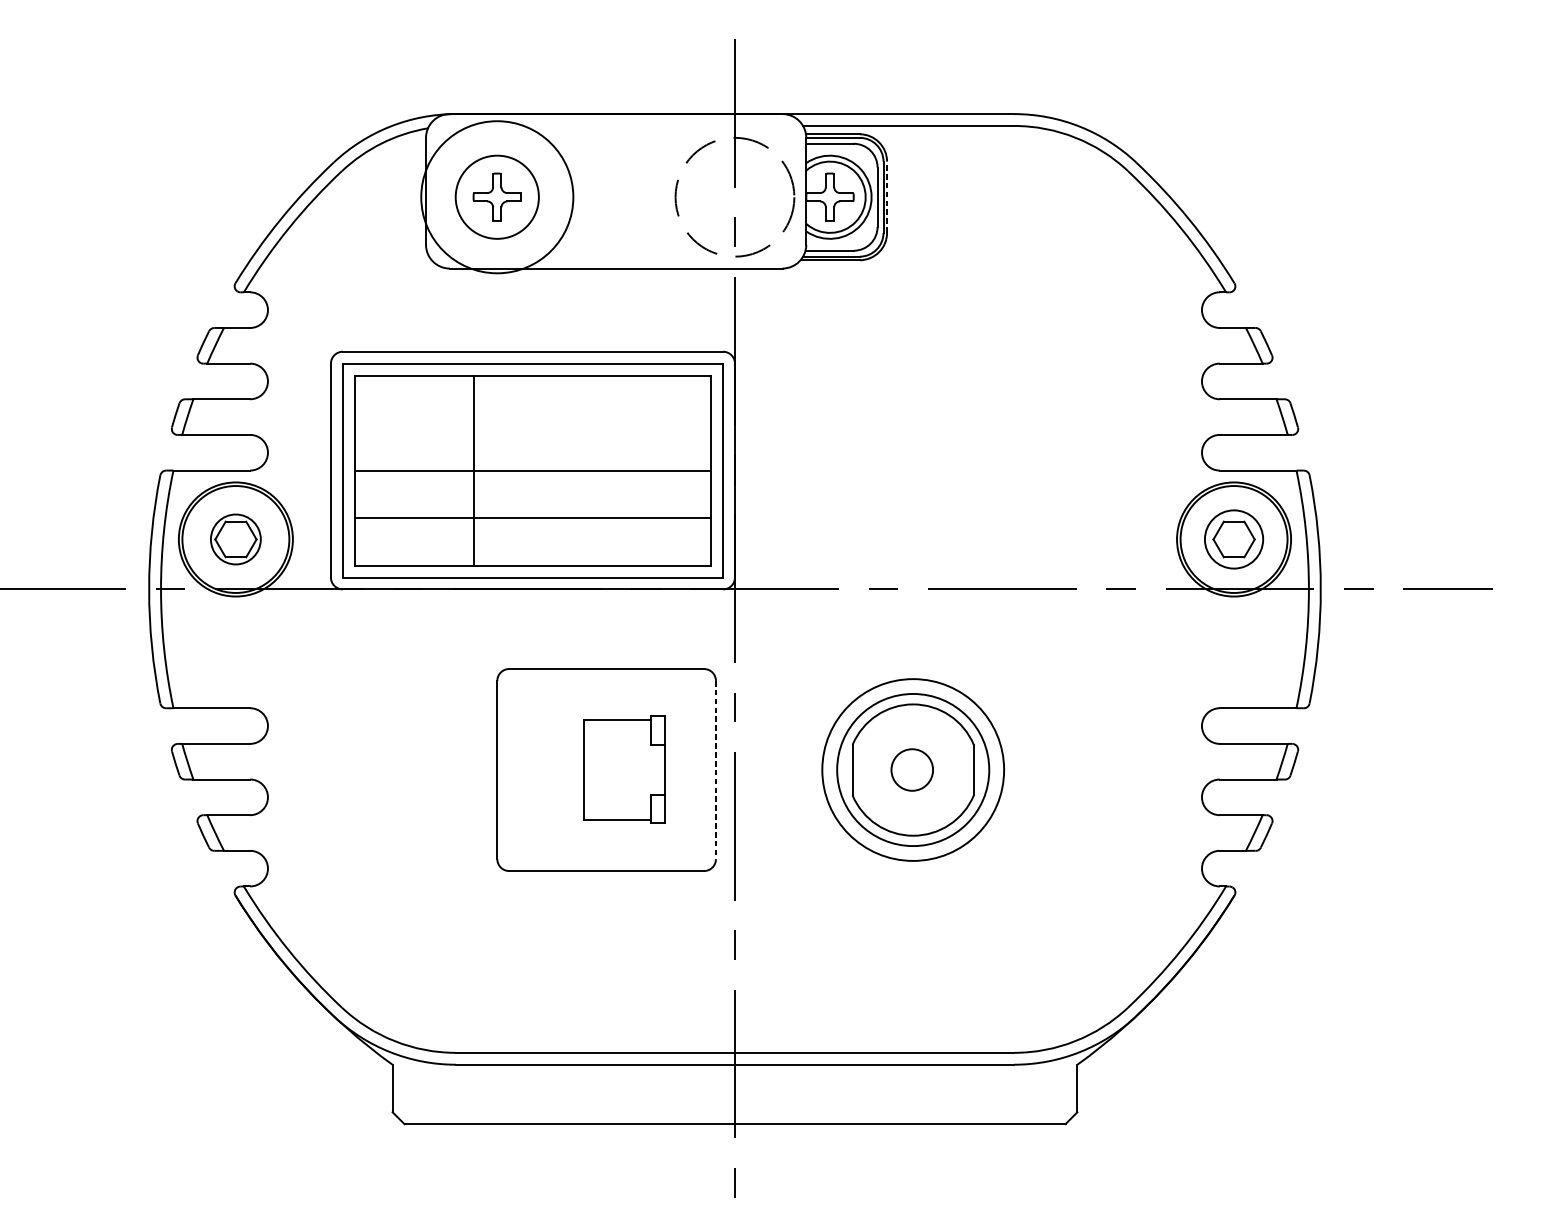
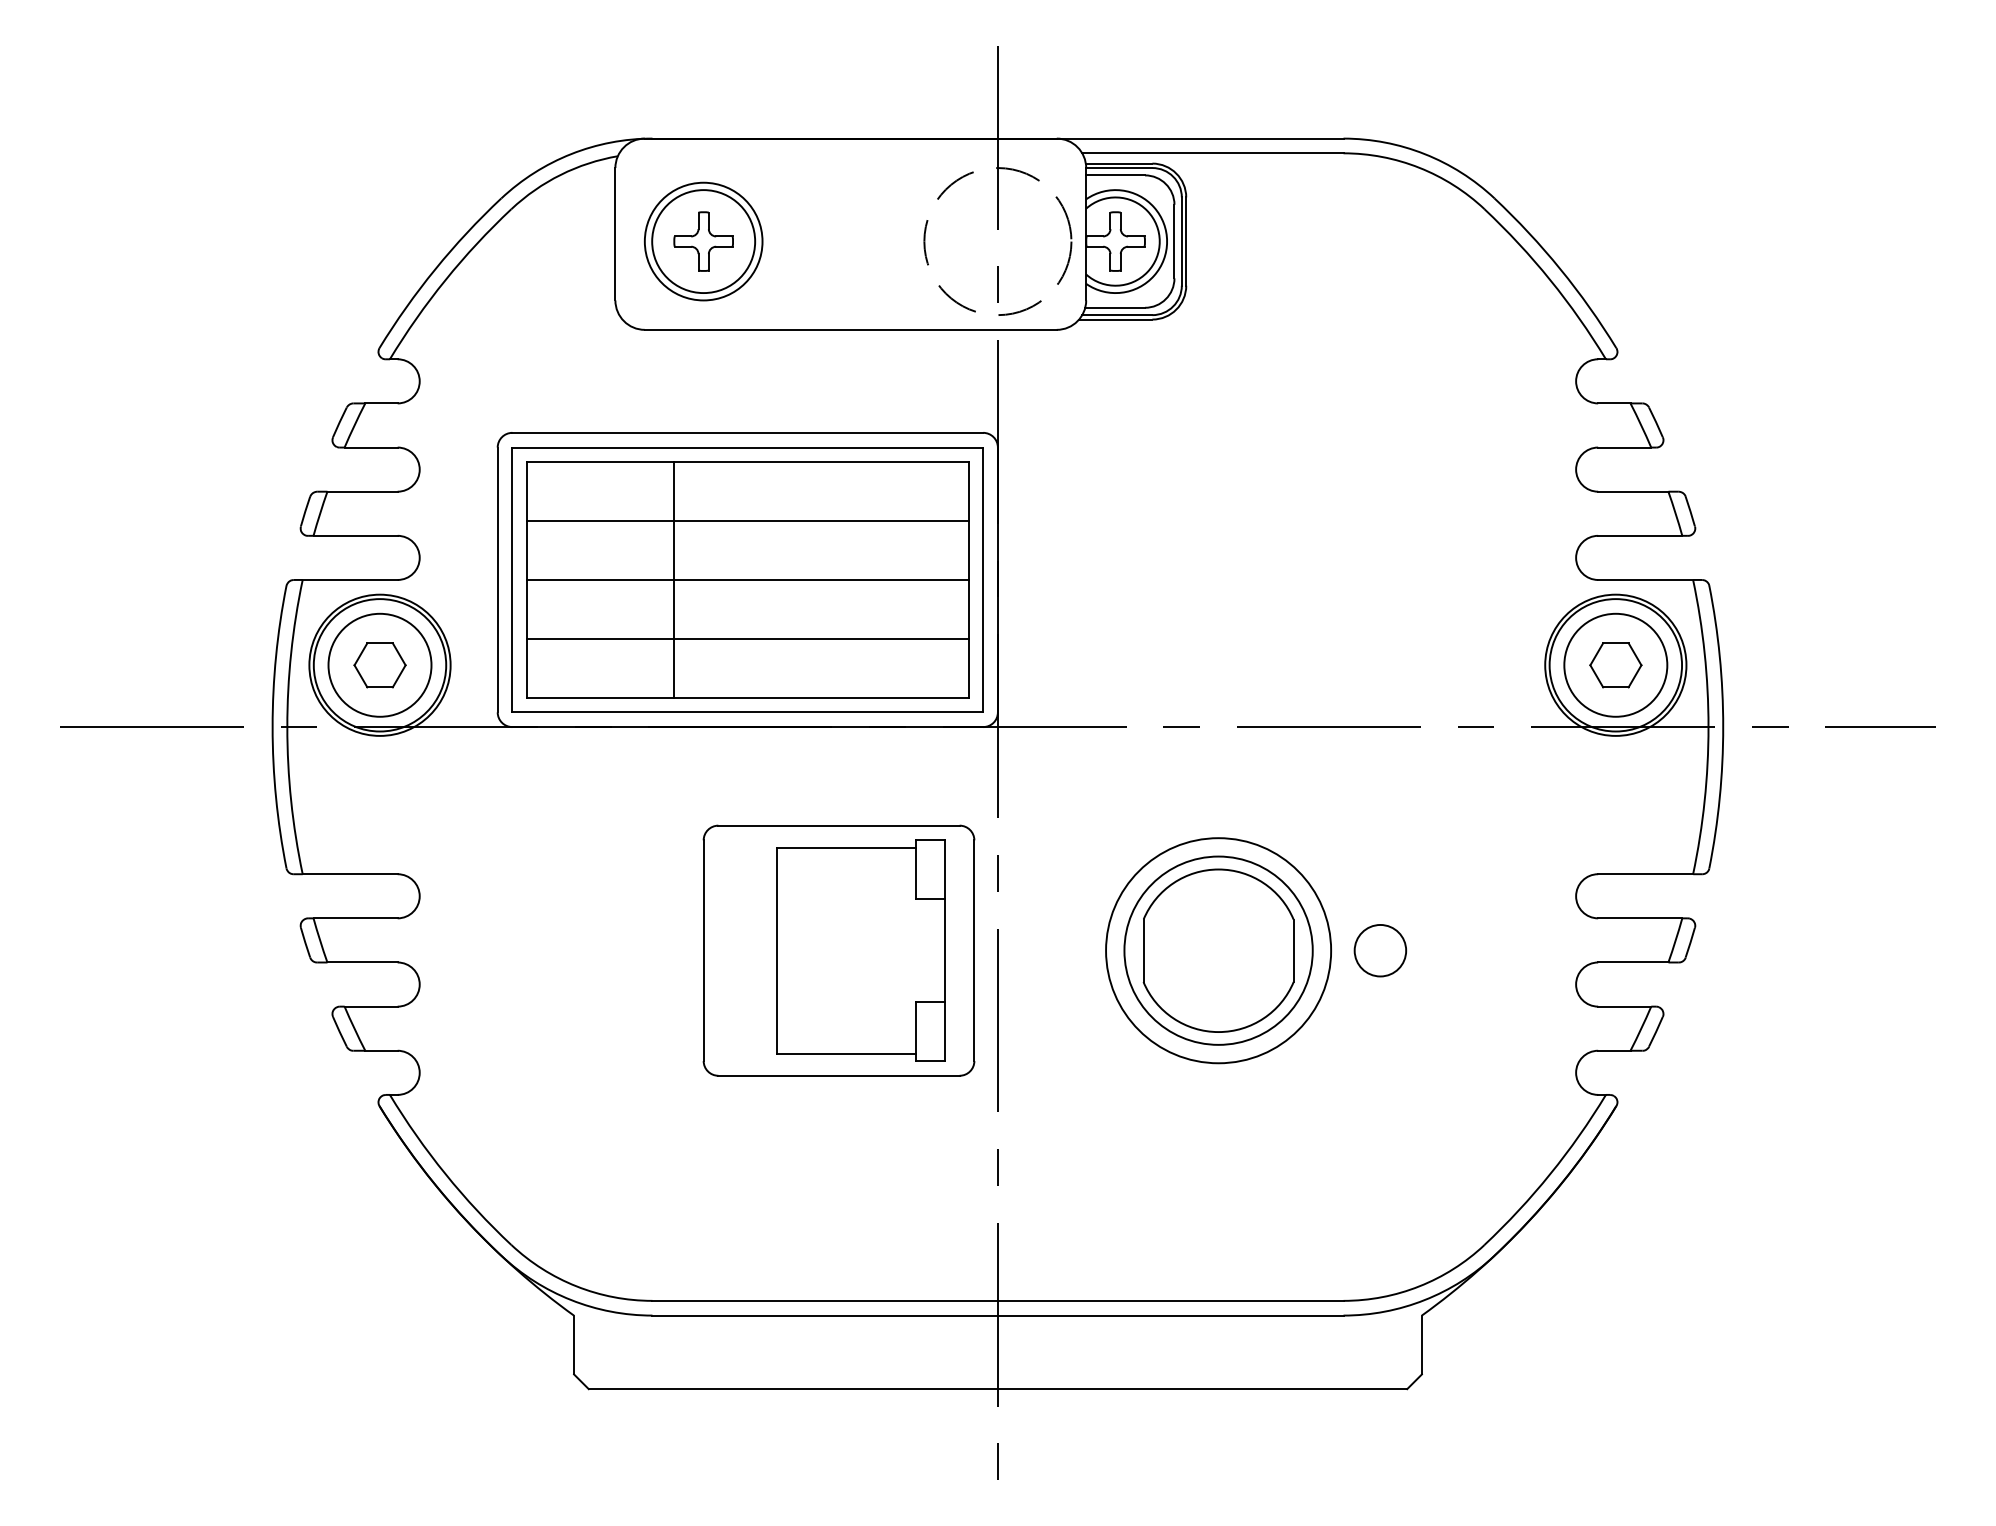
circle: (497, 197) -> (703, 241), size x0.62
line: (887, 197) -> (1186, 241), dashed -> solid
line: (532, 423) -> (747, 521), added
circle: (235, 538) -> (379, 664), size x1.67
circle: (1233, 538) -> (1615, 664), size x1.43
part: (623, 769) -> (860, 950), size x1.67
circle: (912, 769) -> (1380, 950), moved
line: (716, 770) -> (974, 951), dashed -> solid

